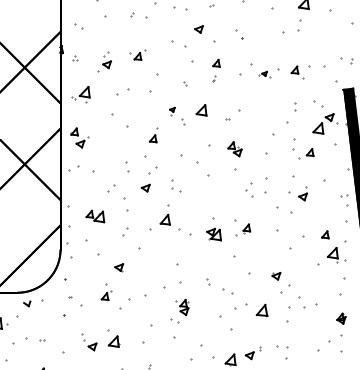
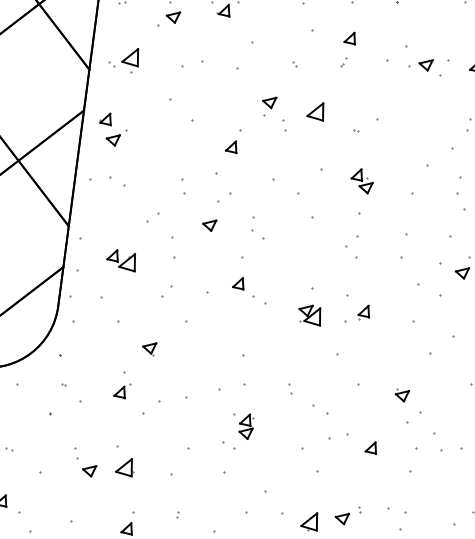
part: (264, 74) -> (425, 66), size x1.67
part: (172, 111) -> (268, 106), size x1.67
part: (86, 168) -> (117, 180), size x0.62
part: (249, 189) -> (352, 246), moved
part: (175, 224) -> (249, 290), size x0.71
part: (261, 309) -> (370, 446), size x0.62

